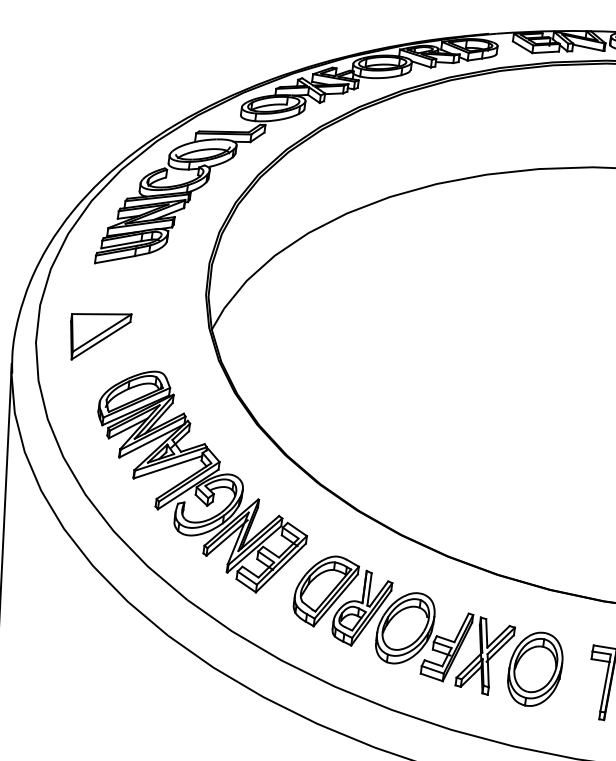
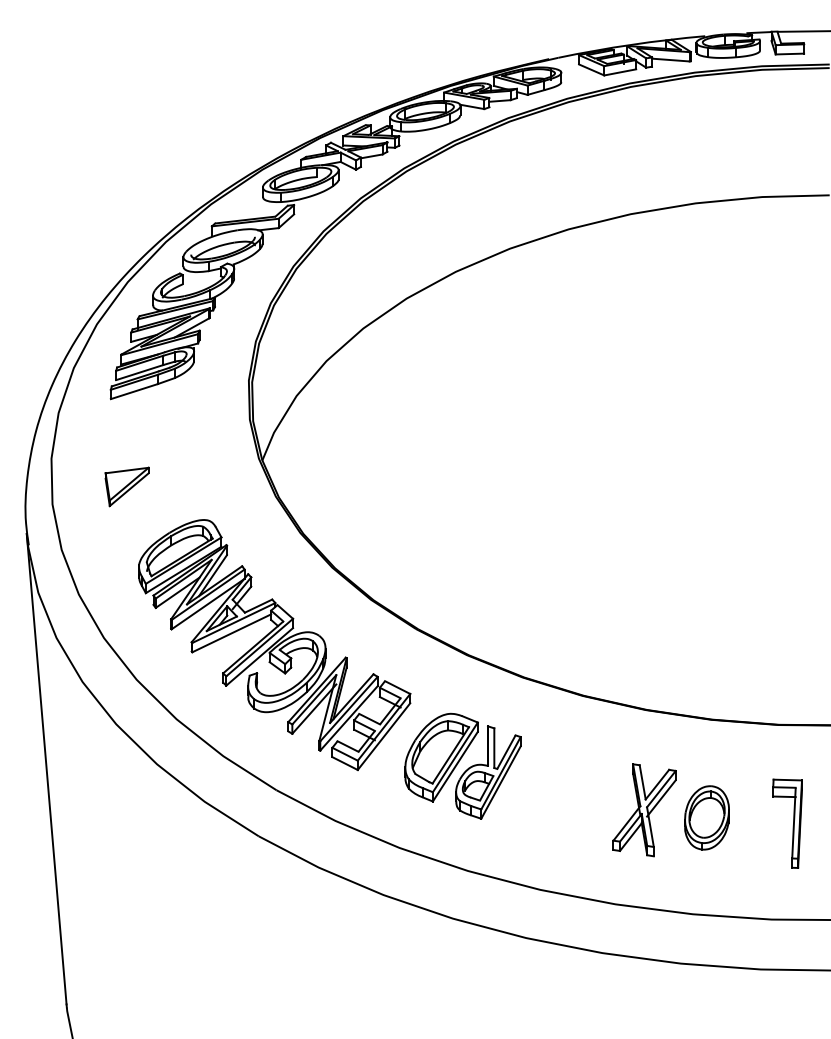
part: (98, 336) -> (126, 486), size x0.6
part: (423, 636) -> (566, 796), removed
part: (534, 668) -> (706, 817), size x0.7

